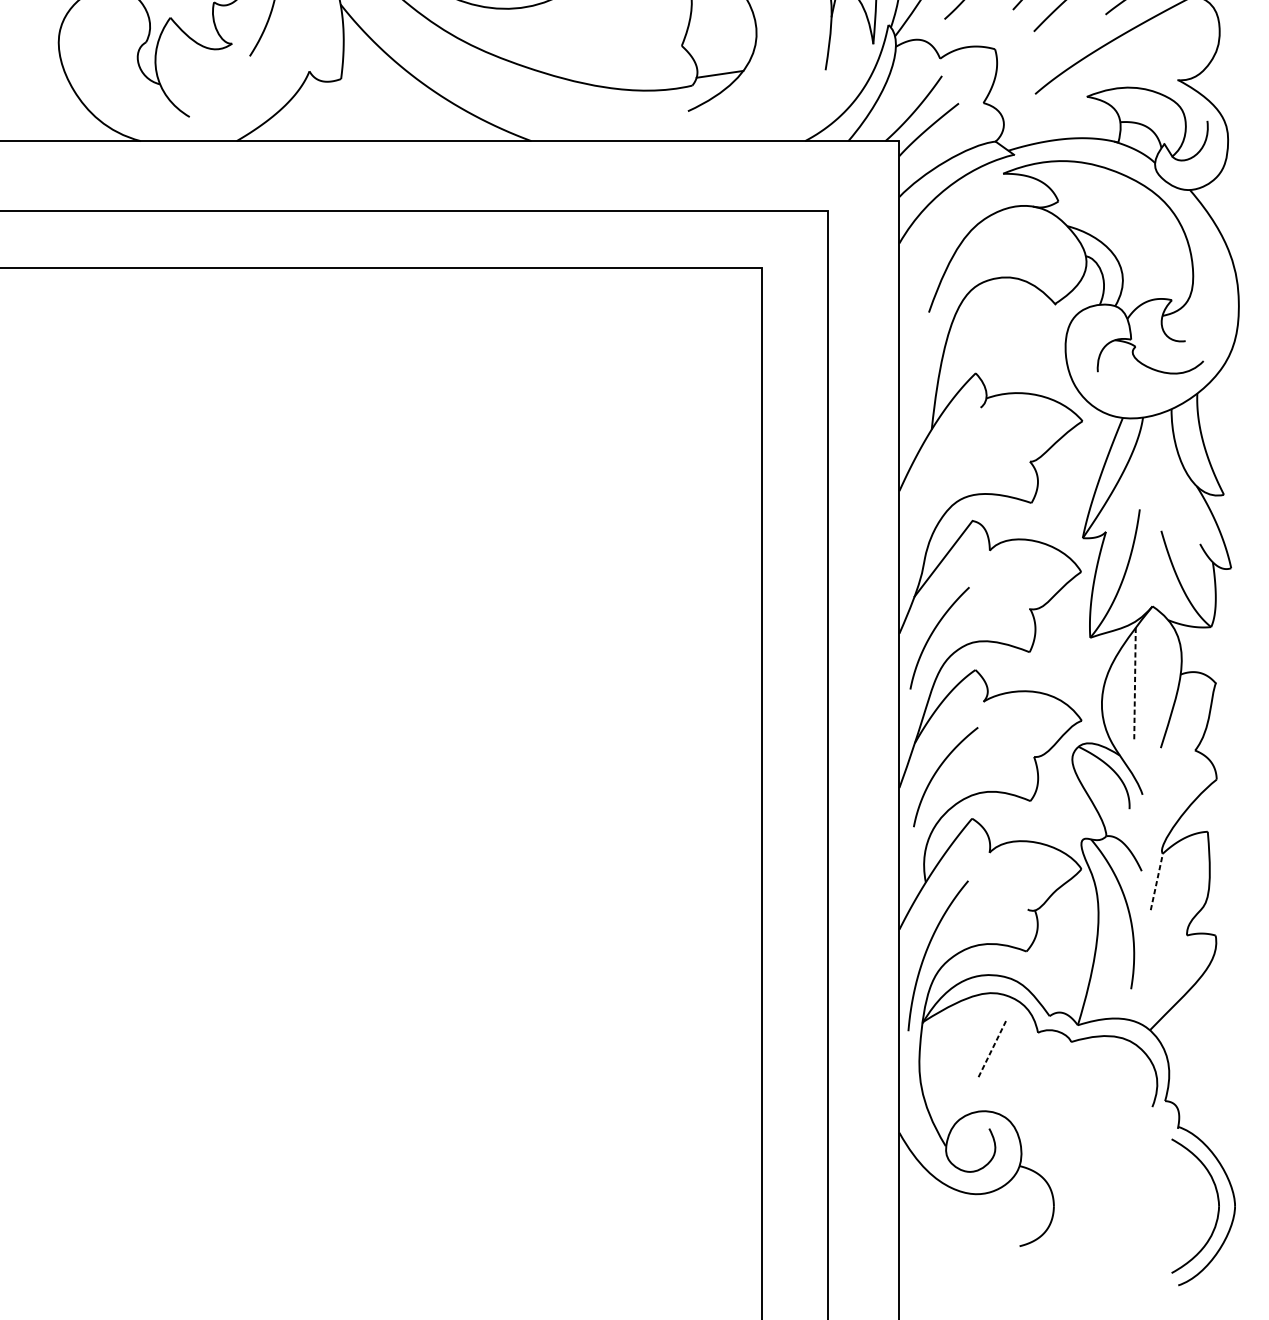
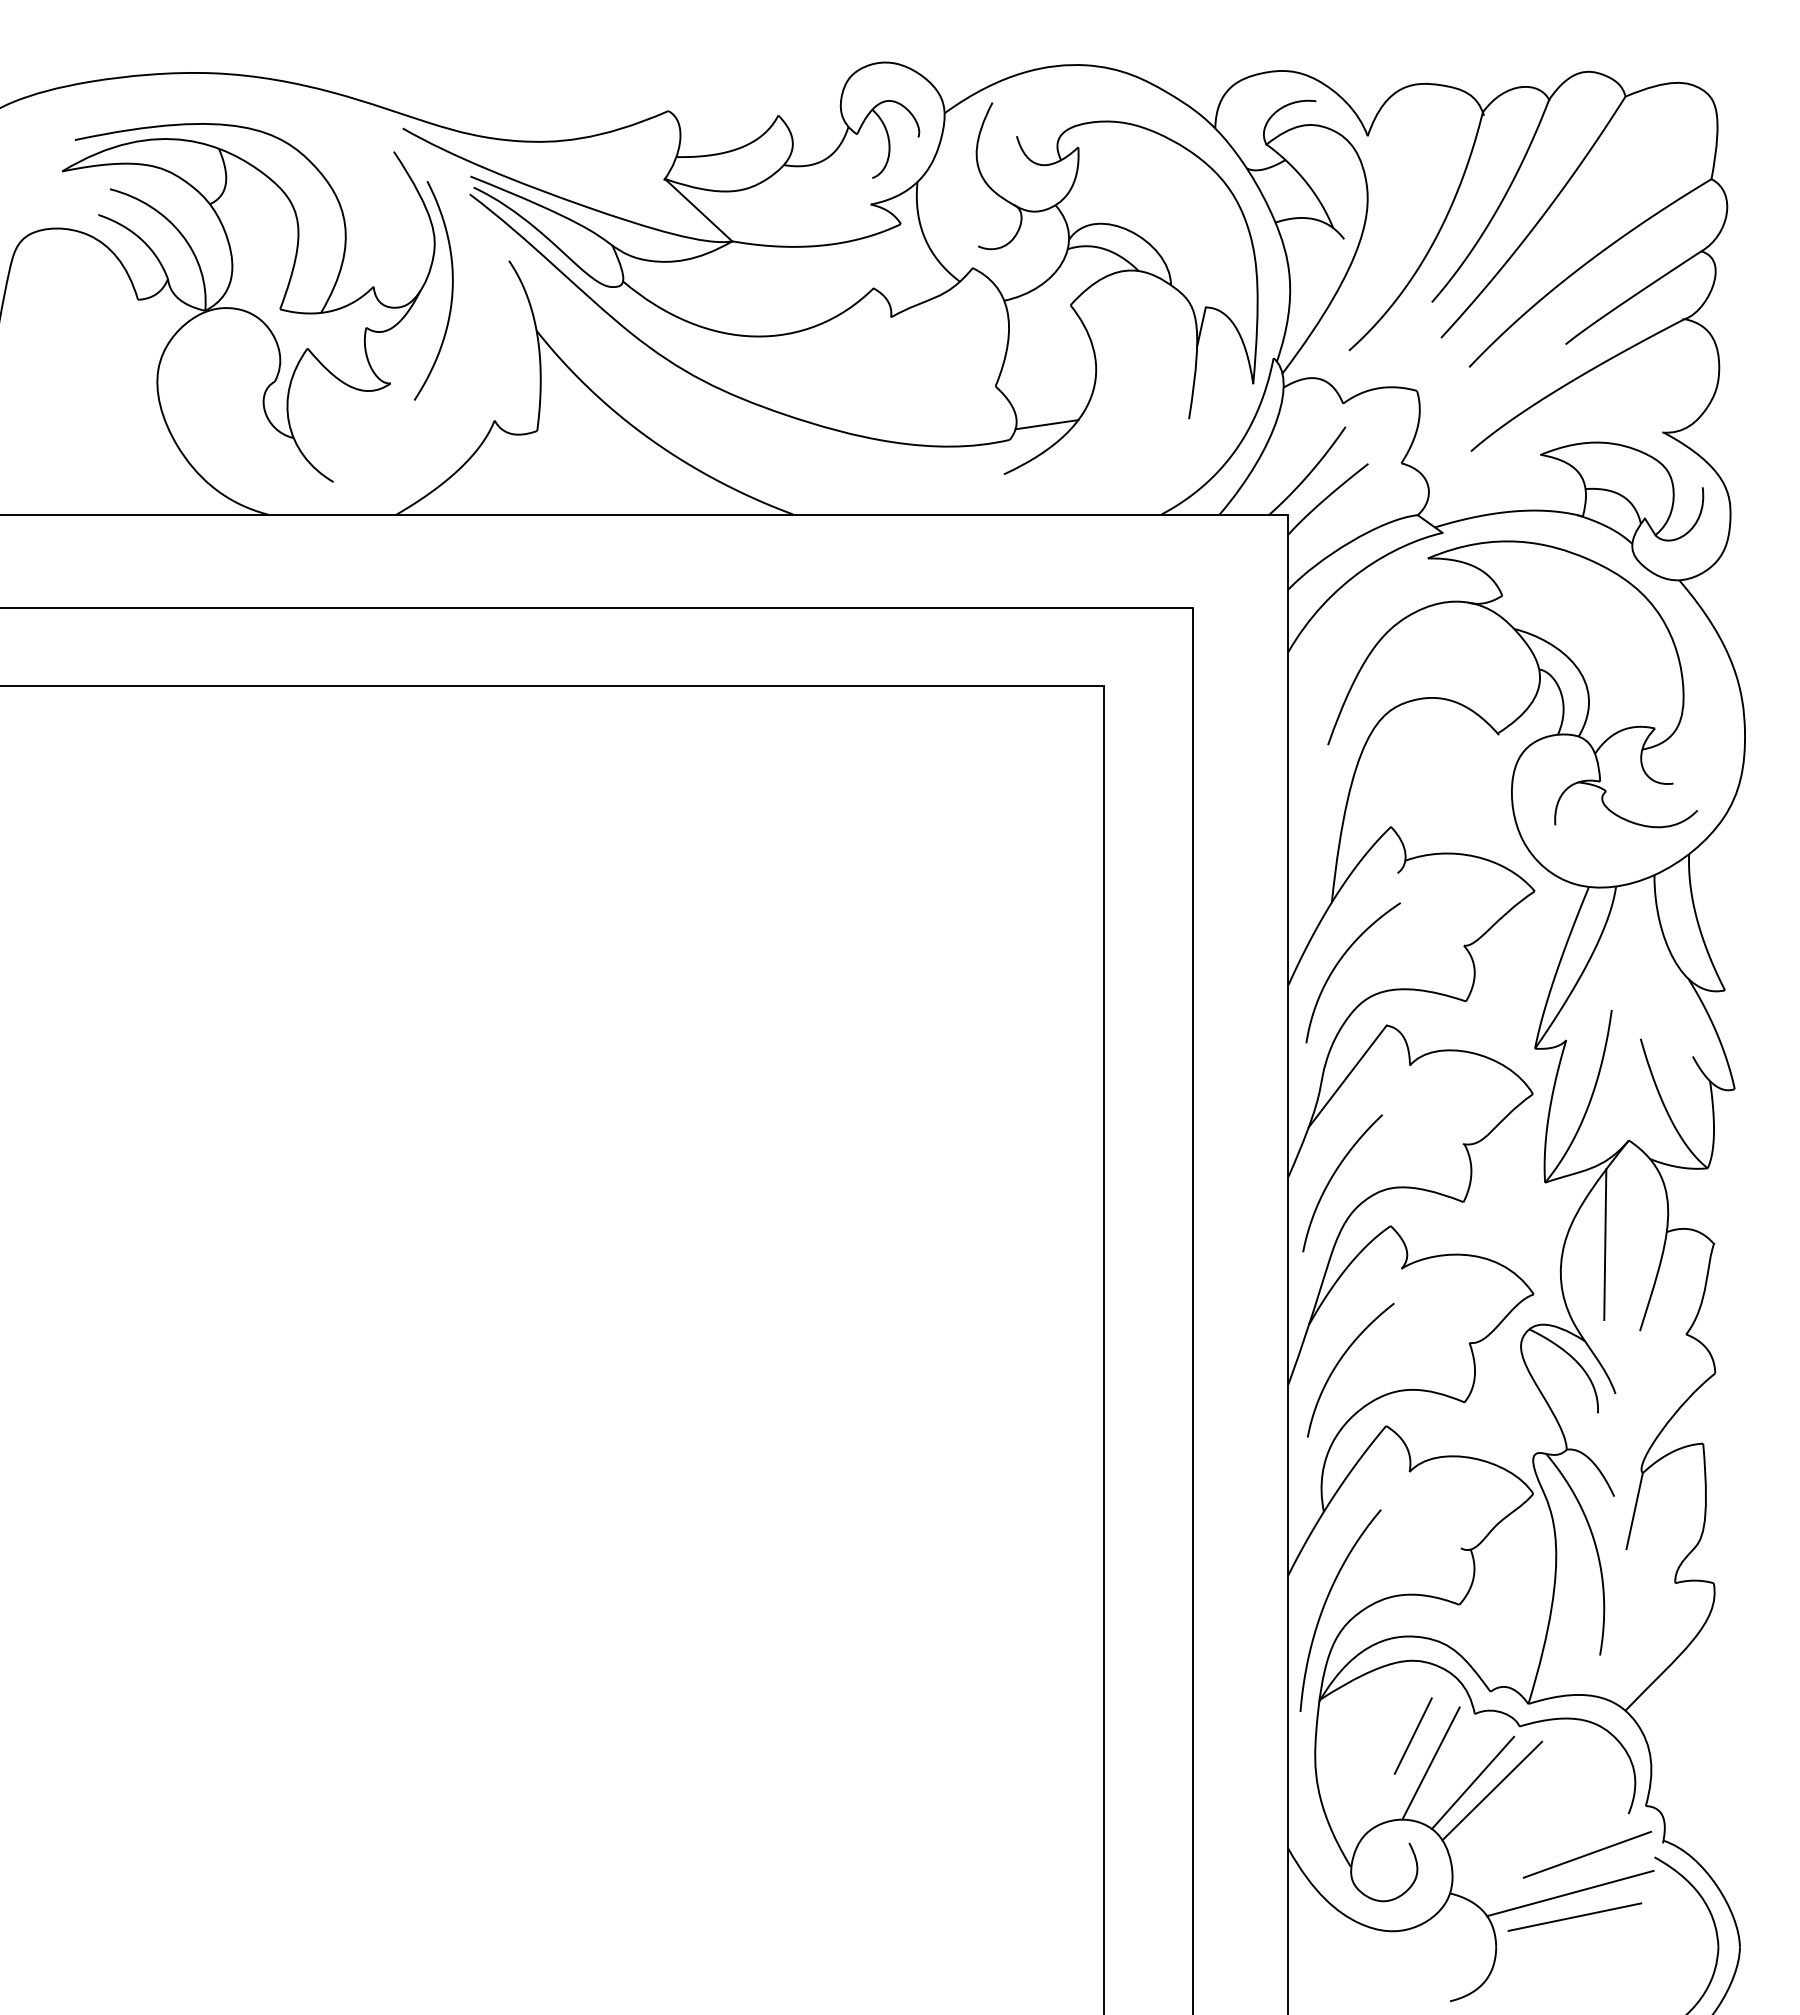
curve: (936, 475) -> (1338, 964), added
line: (1135, 684) -> (1605, 1245), dashed -> solid
line: (1156, 882) -> (1634, 1511), dashed -> solid
line: (992, 1049) -> (1413, 1736), dashed -> solid
line: (1005, 1069) -> (1430, 1763), added
line: (1036, 1083) -> (1472, 1782), added
line: (1051, 1089) -> (1492, 1790), added
line: (1121, 1137) -> (1587, 1854), added
line: (1109, 1166) -> (1570, 1893), added
line: (1112, 1183) -> (1574, 1916), added

